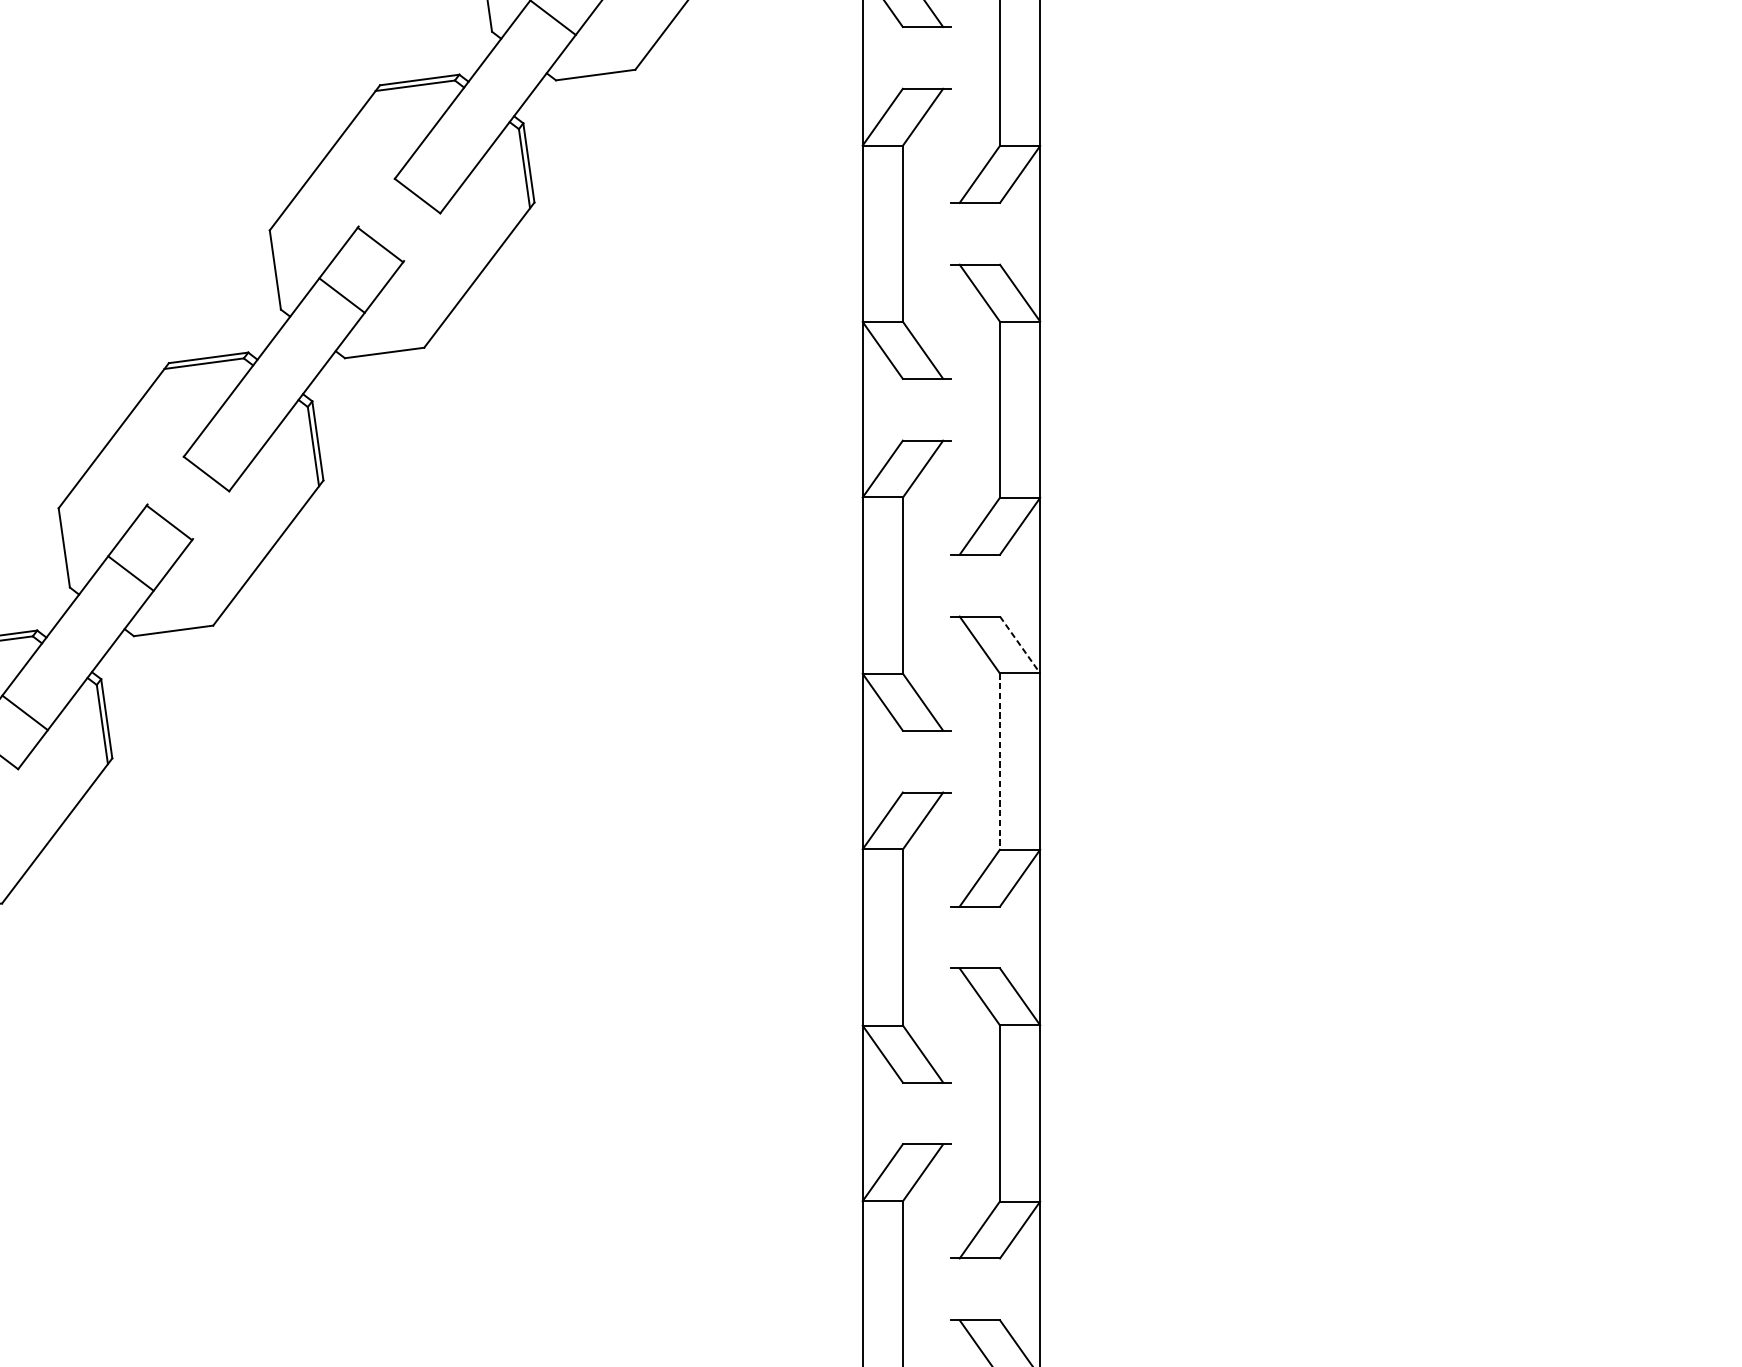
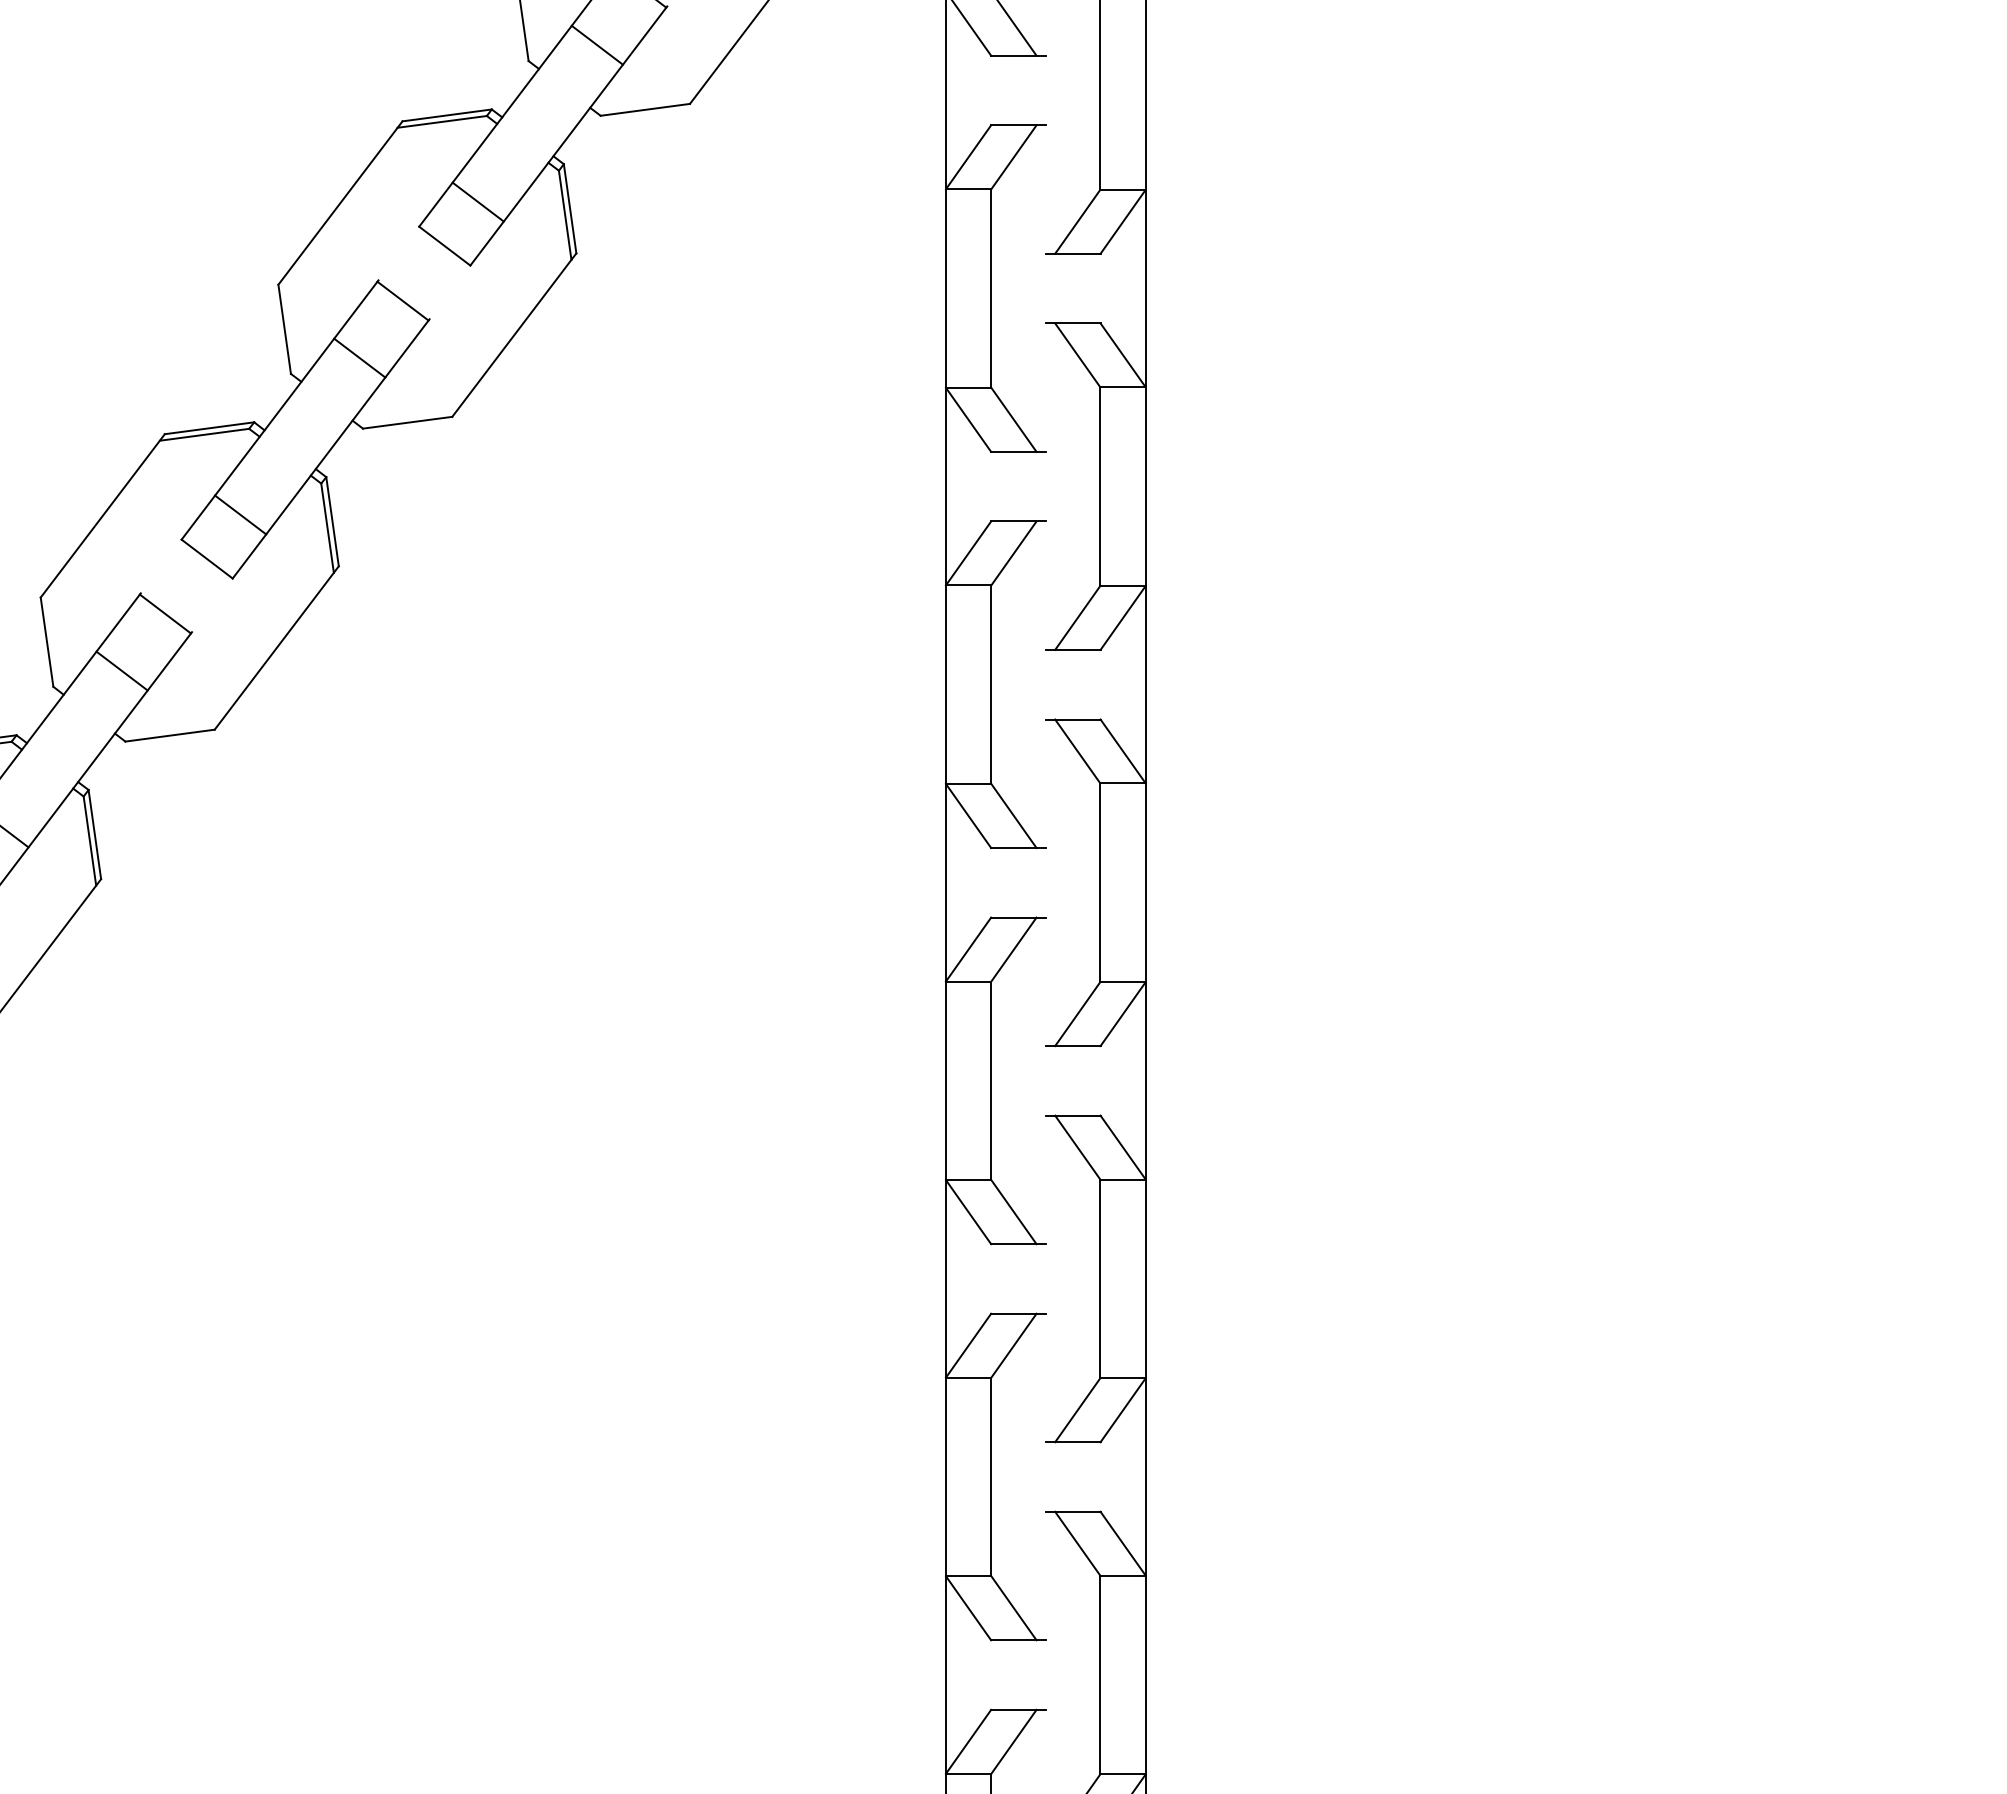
line: (446, 156) -> (477, 201), added
line: (236, 434) -> (240, 514), added
line: (1020, 644) -> (1123, 751), dashed -> solid
line: (999, 762) -> (1100, 883), dashed -> solid

